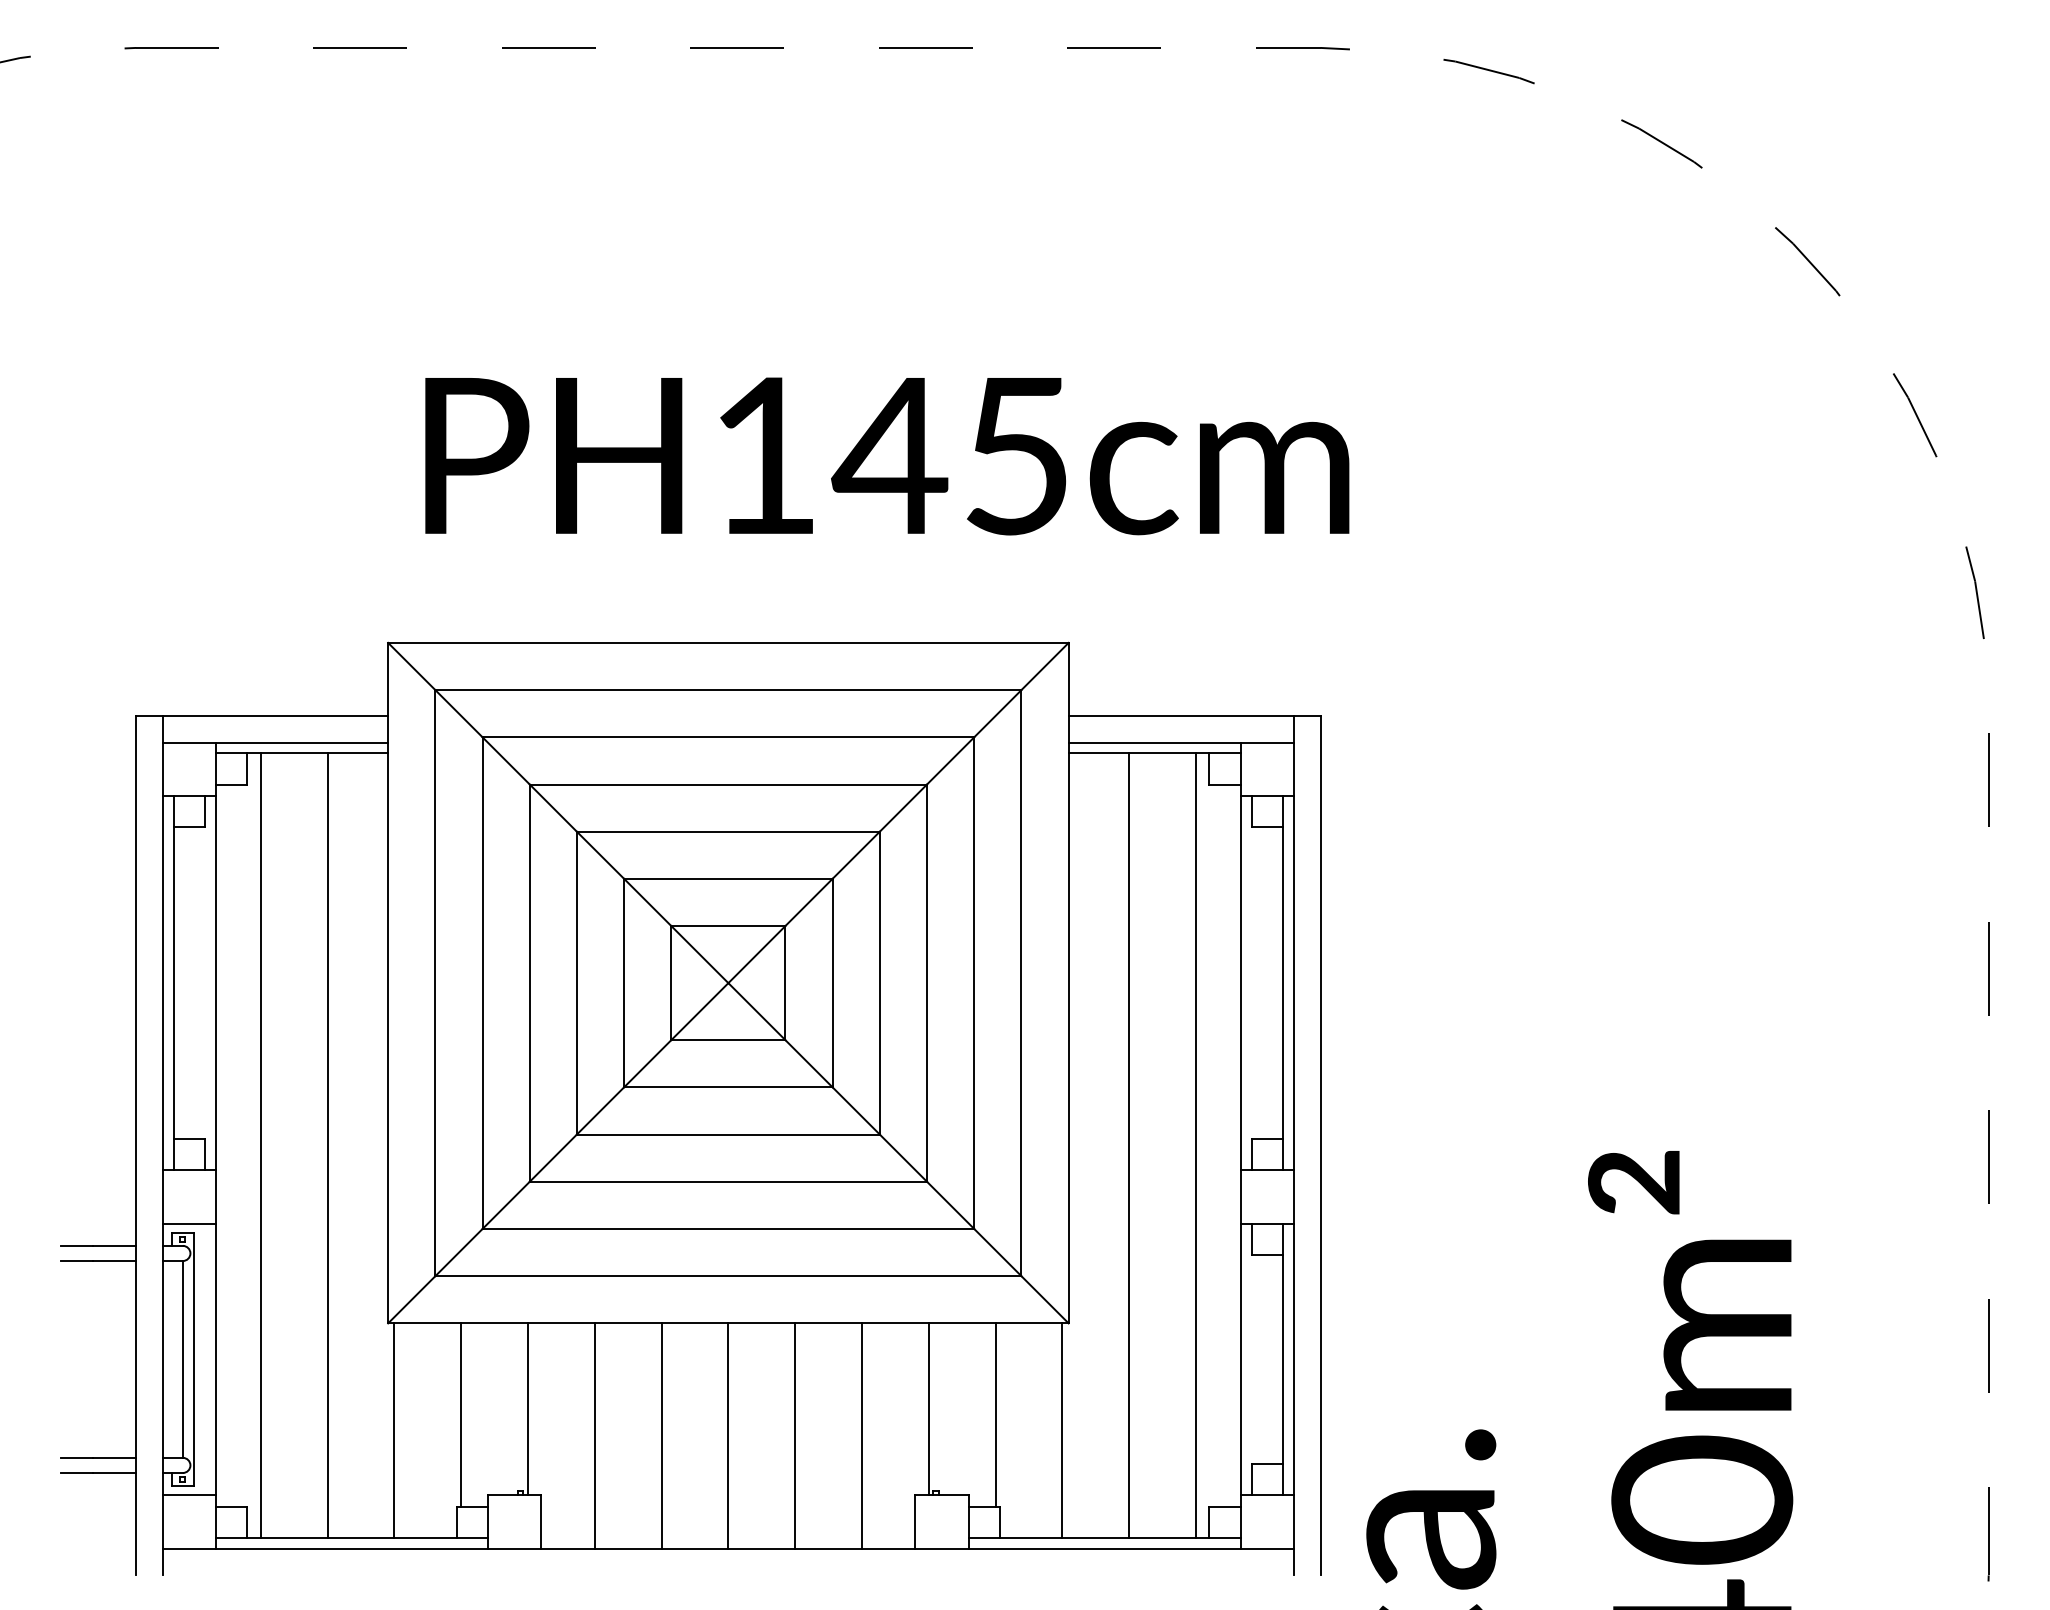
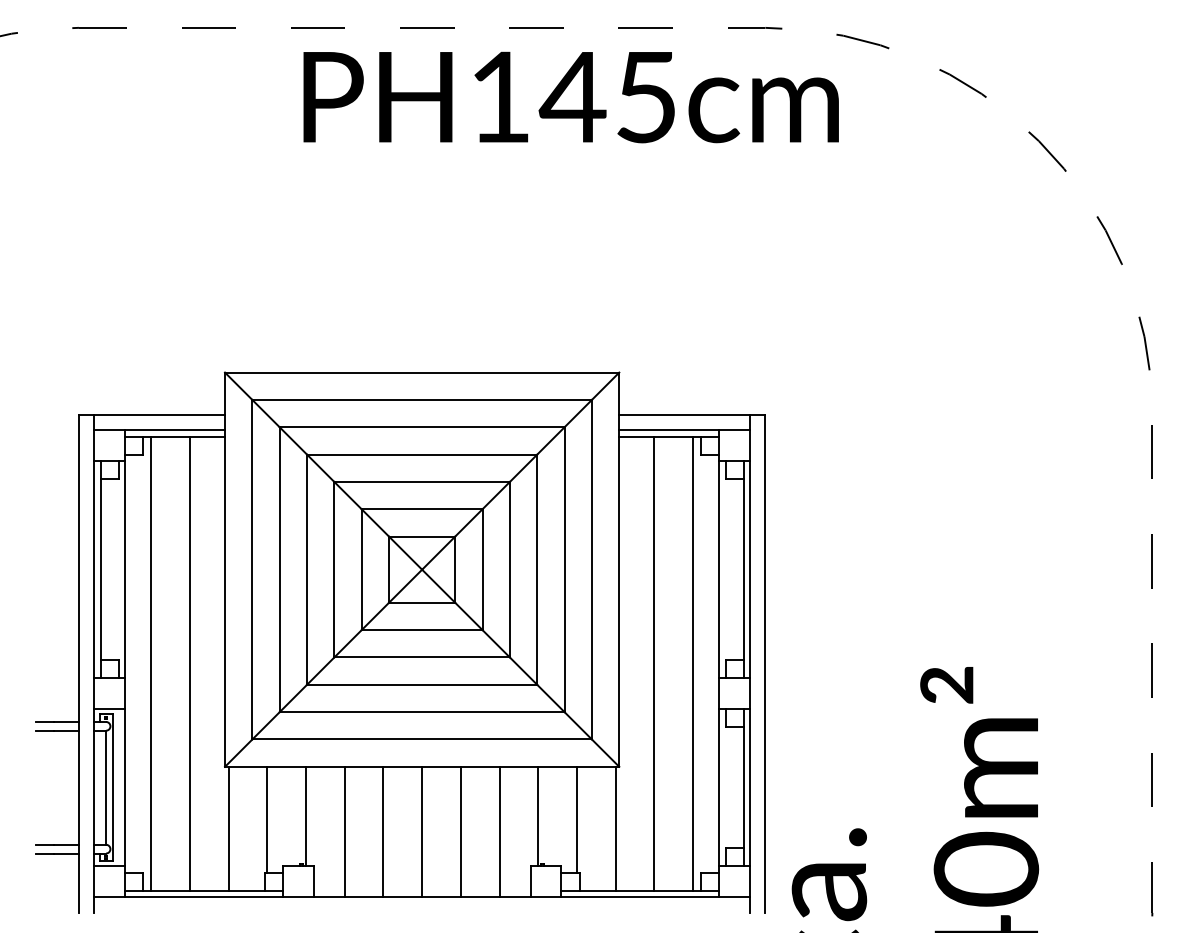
text: (886, 456) -> (570, 97), moved

